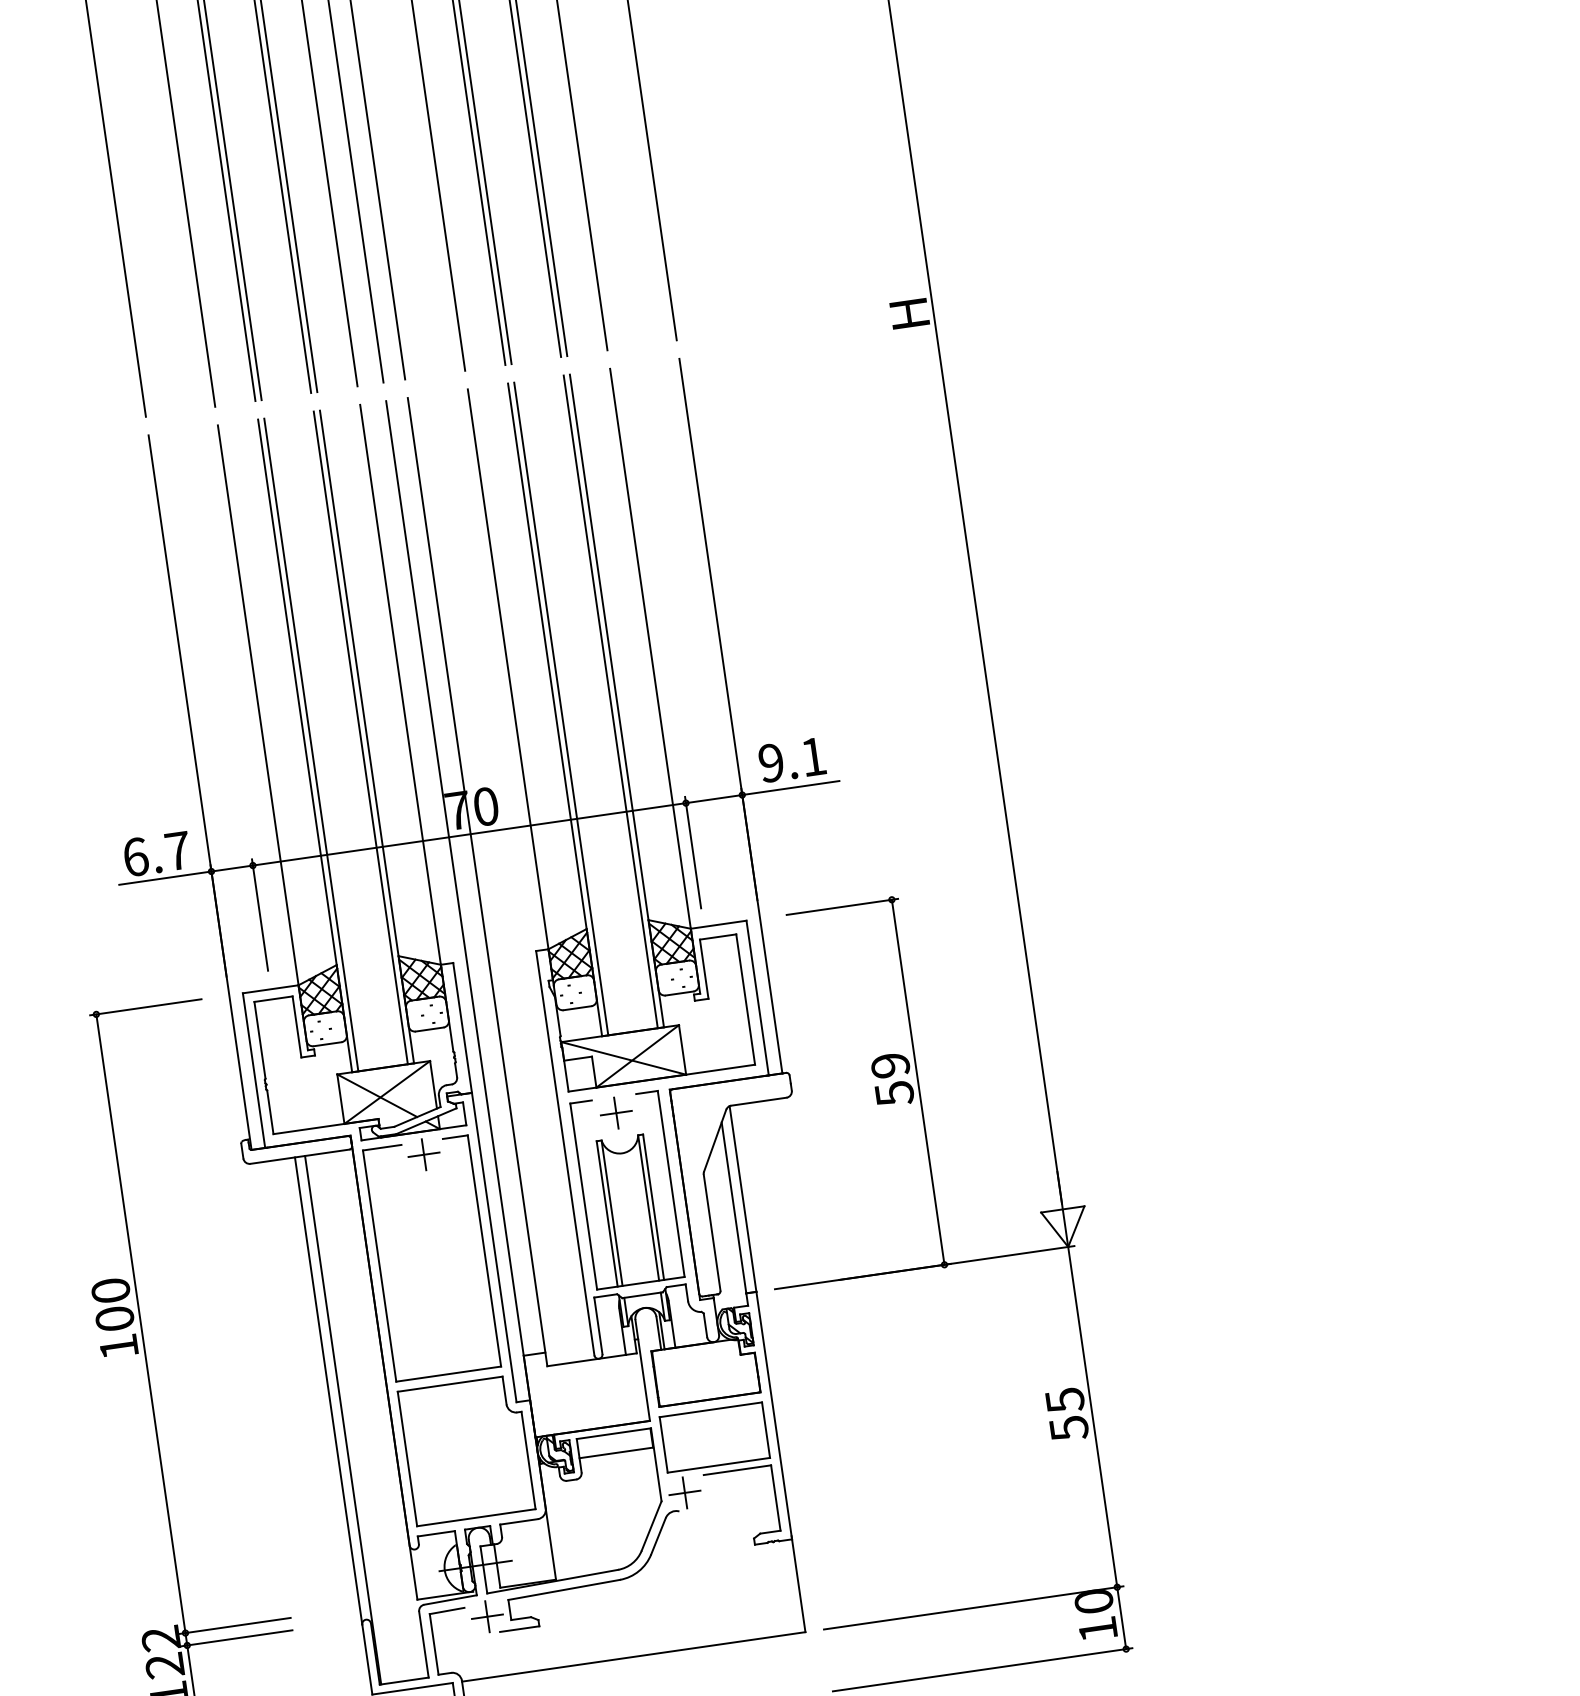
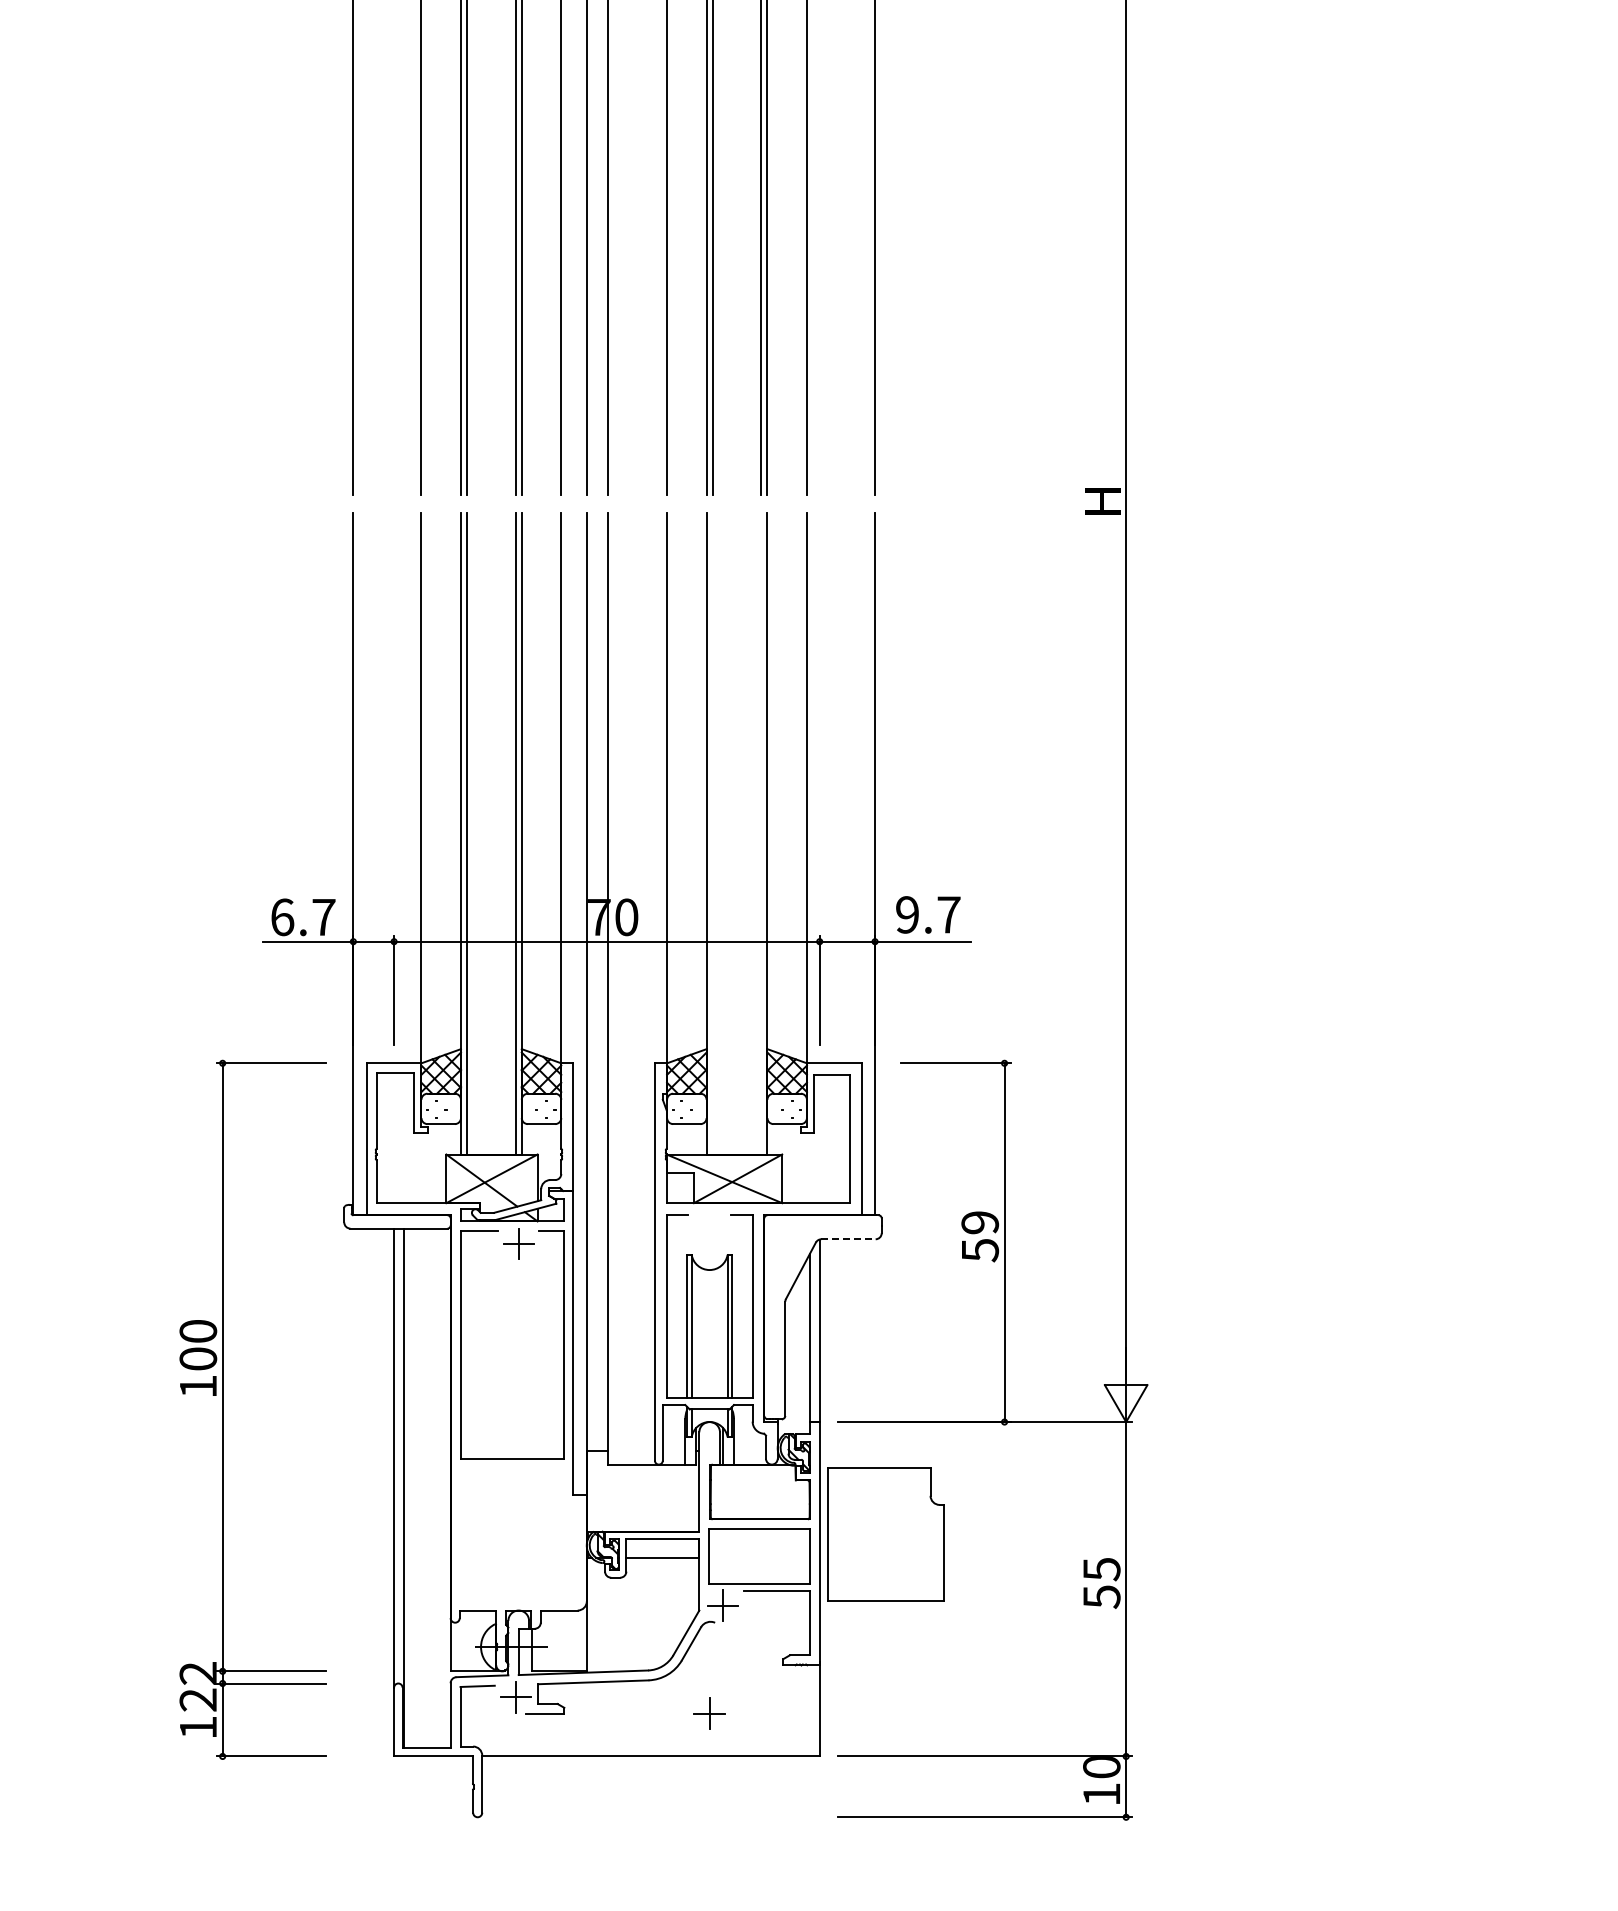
line: (610, 701) -> (761, 833), removed
line: (561, 708) -> (712, 833), removed
text: (813, 756) -> (948, 914), 9.1 -> 9.7
line: (759, 1101) -> (849, 1239), solid -> dashed
part: (616, 1113) -> (709, 1713), moved
part: (466, 1450) -> (885, 1534), moved

